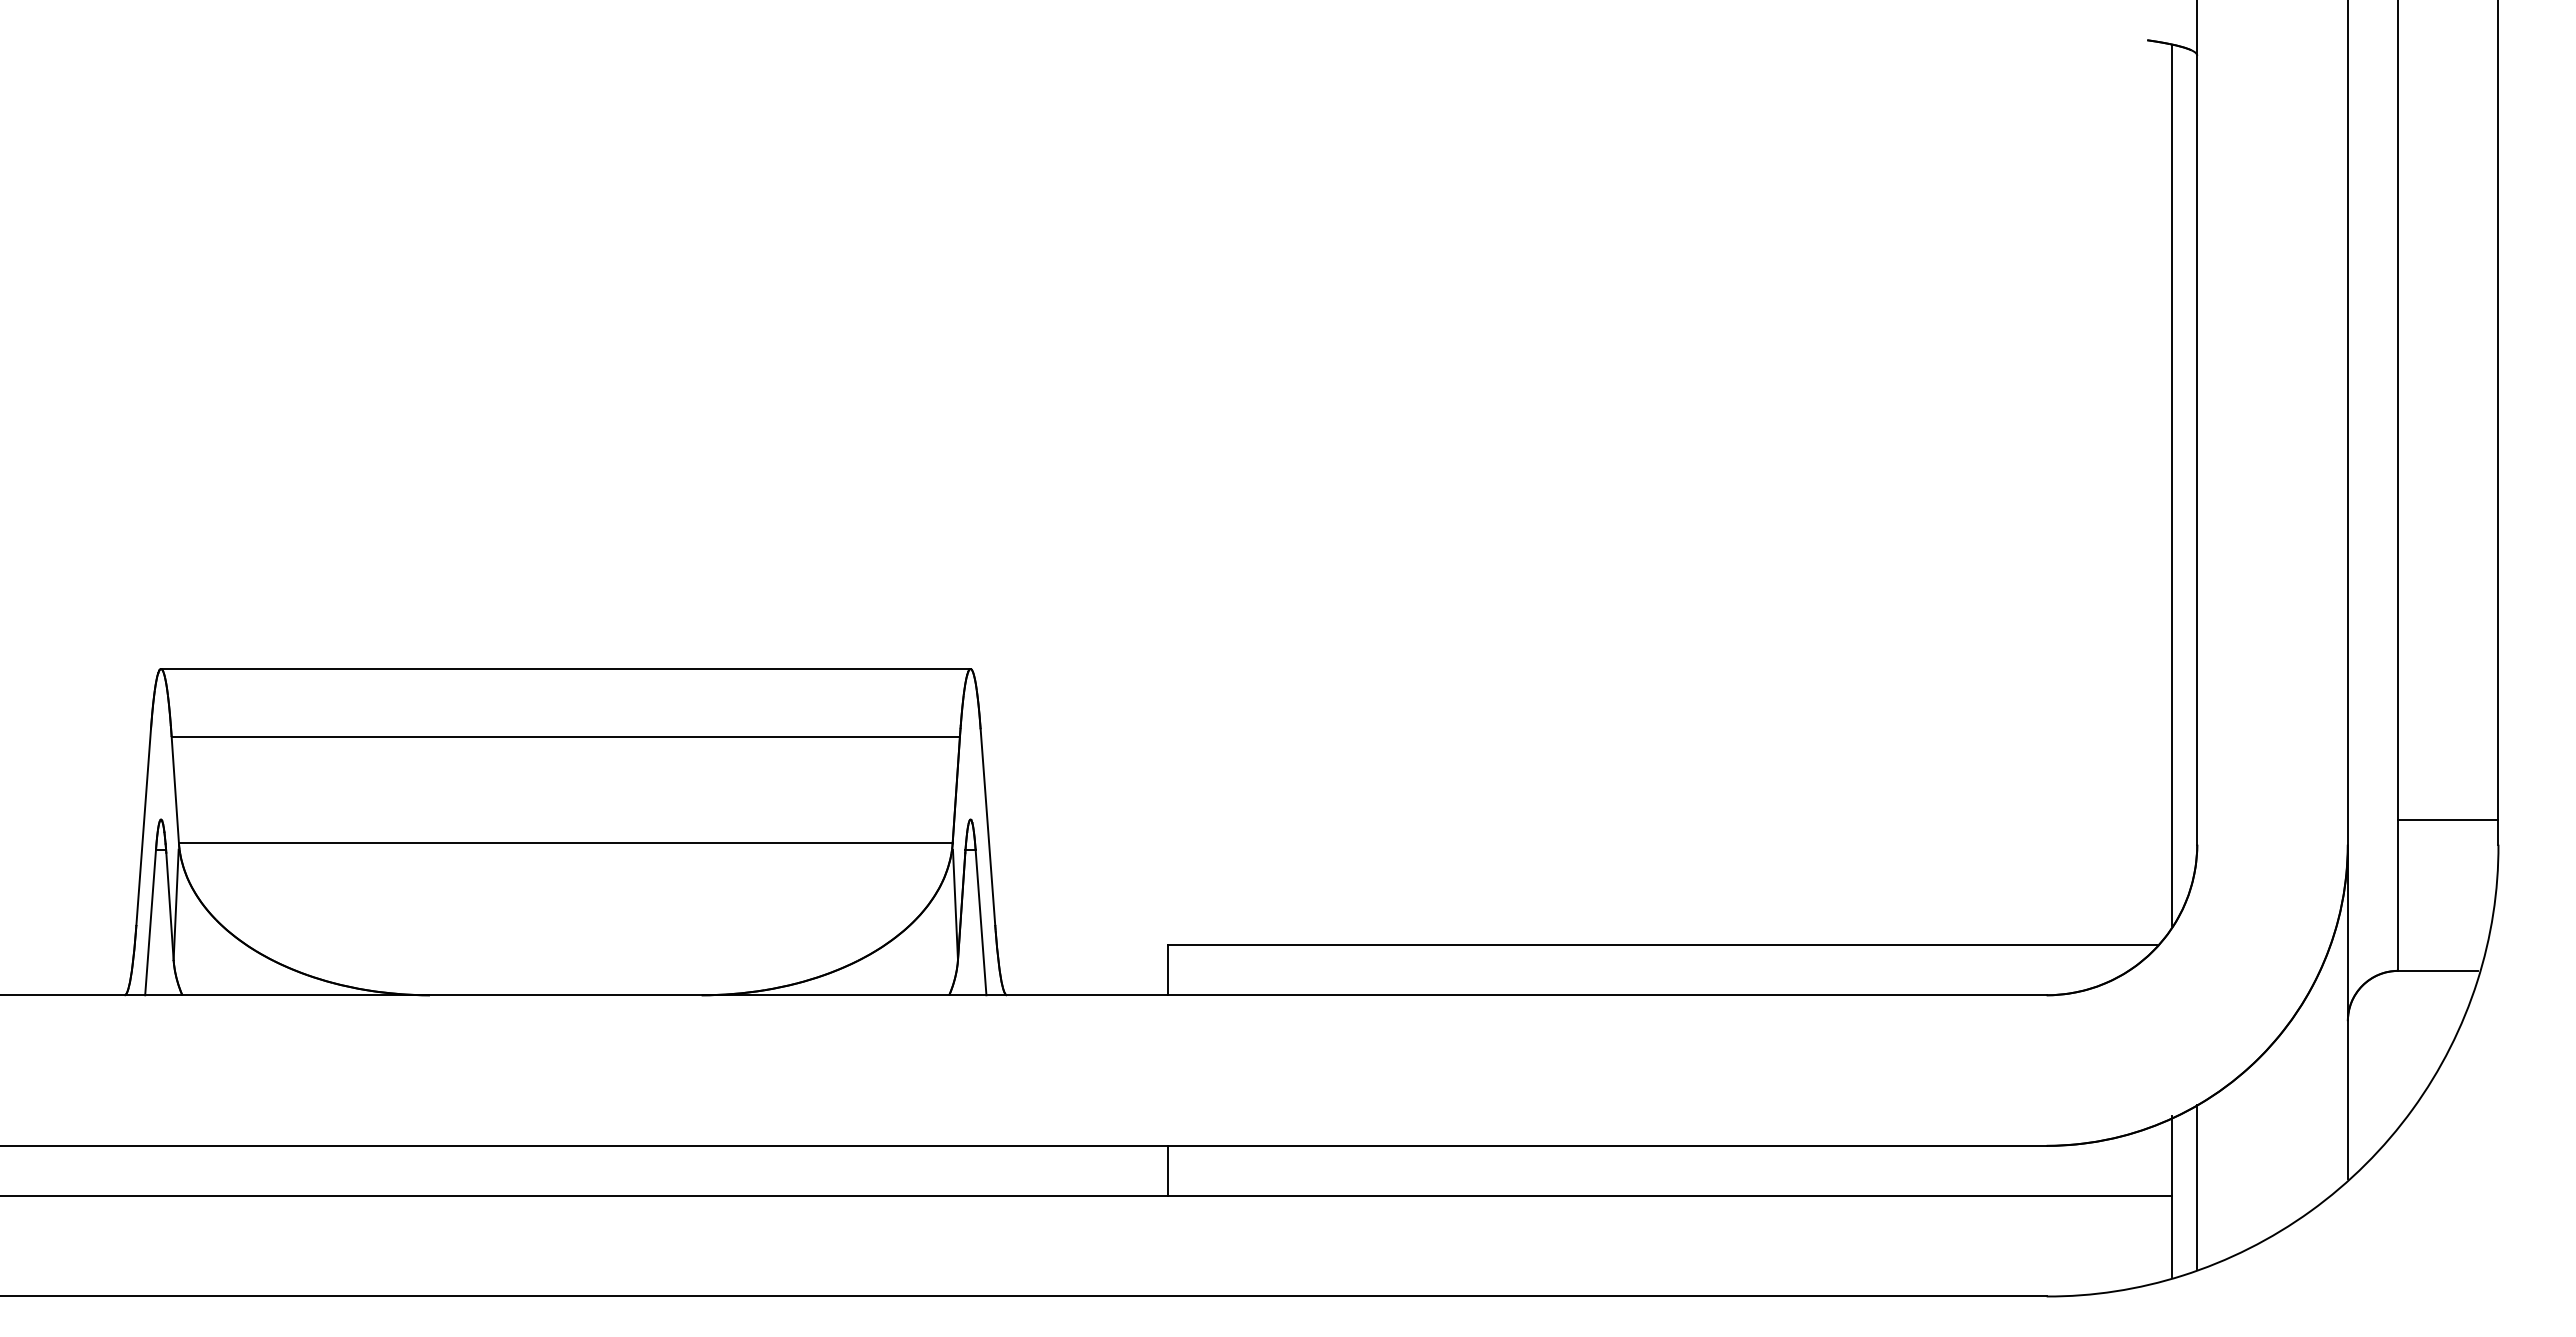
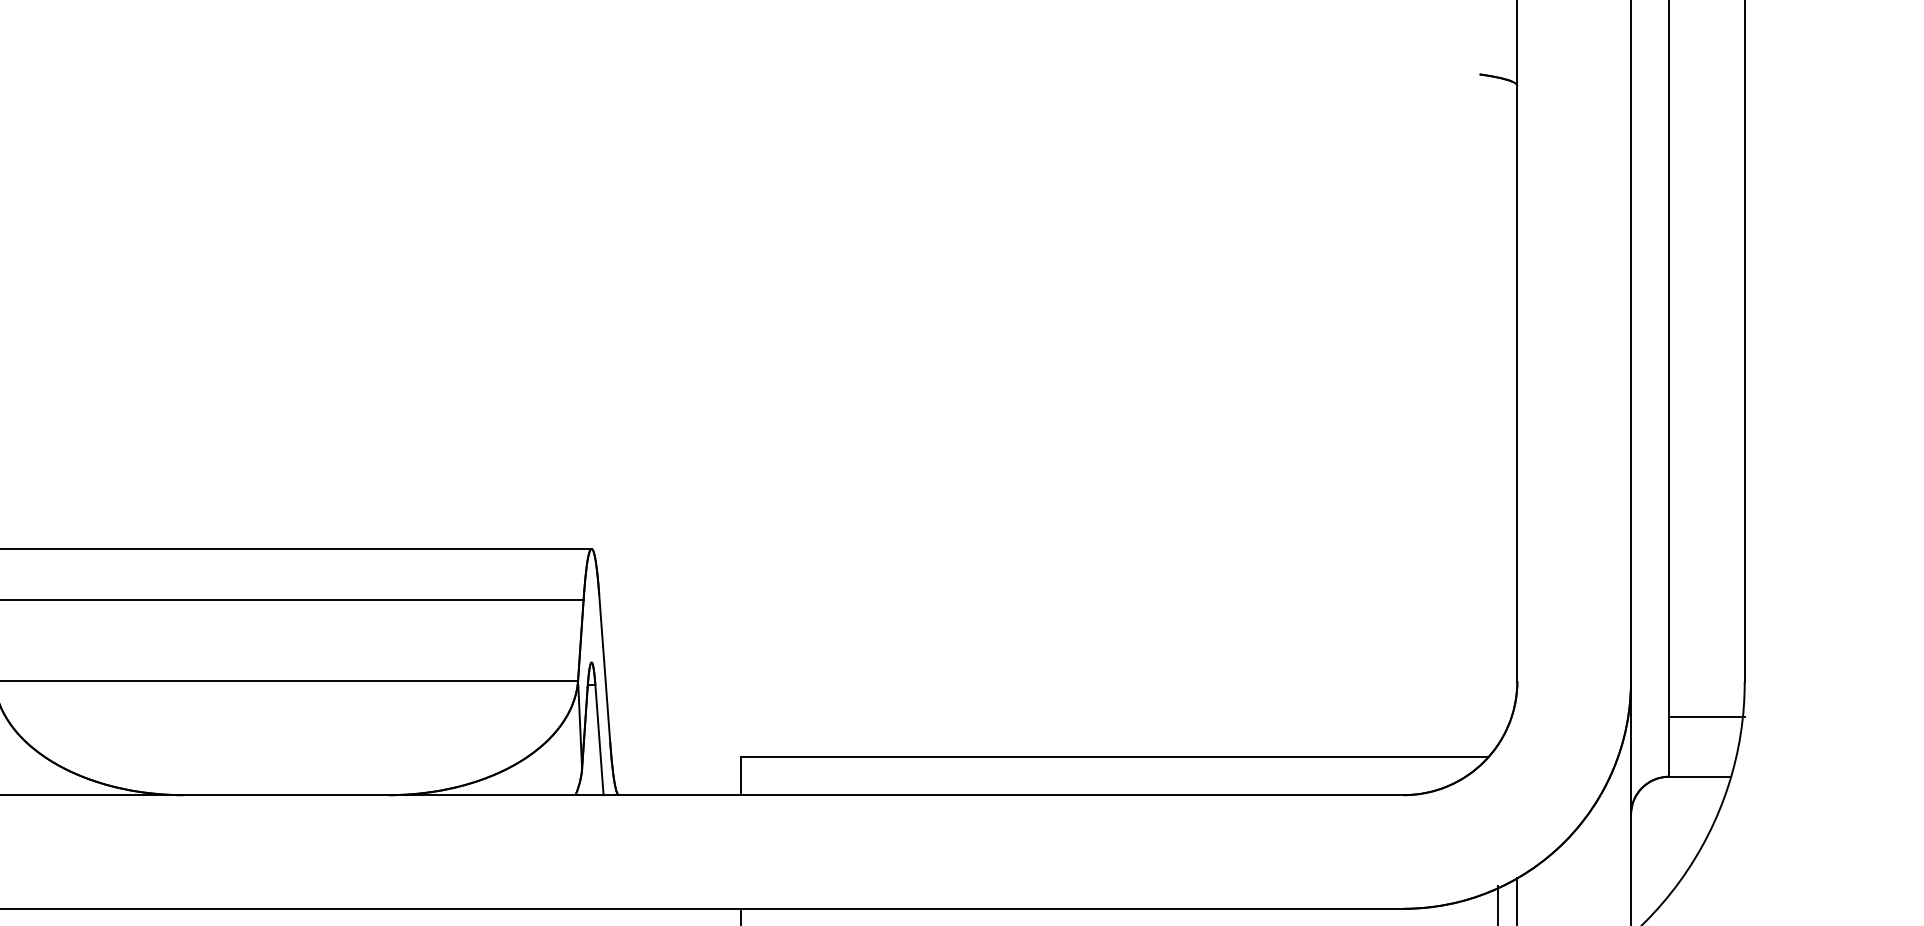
line: (2172, 485) -> (1498, 410), removed
line: (2448, 820) -> (1706, 716), moved

